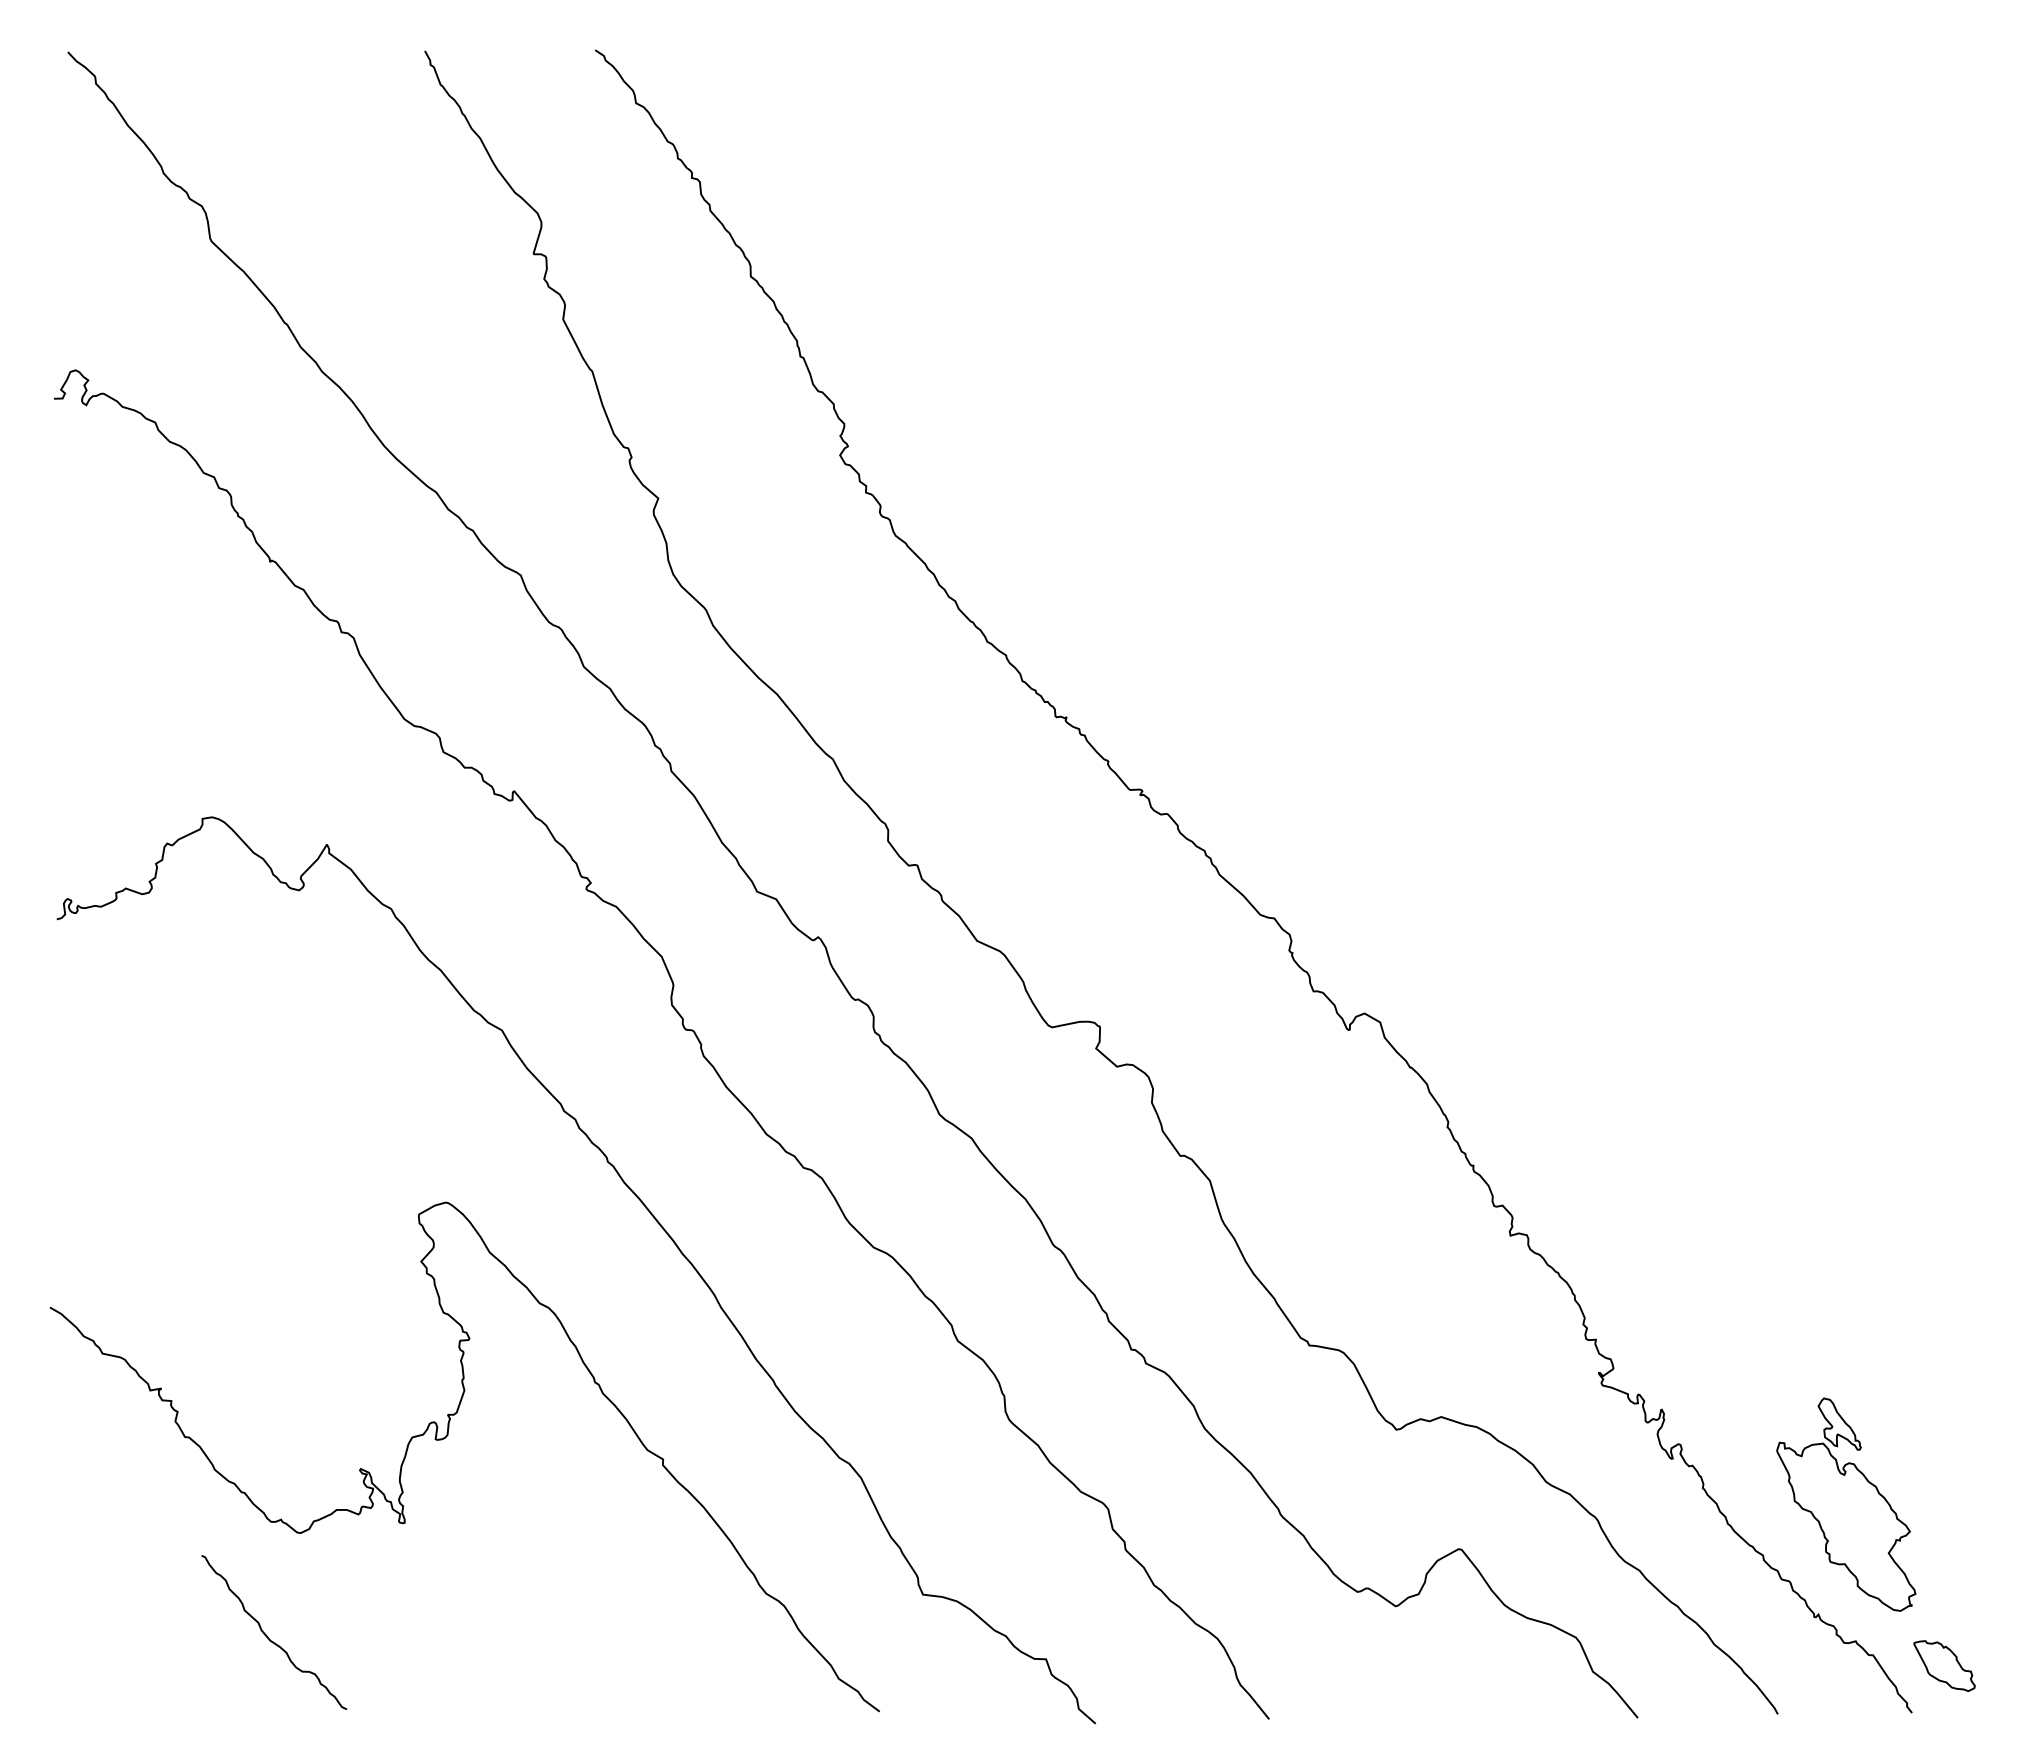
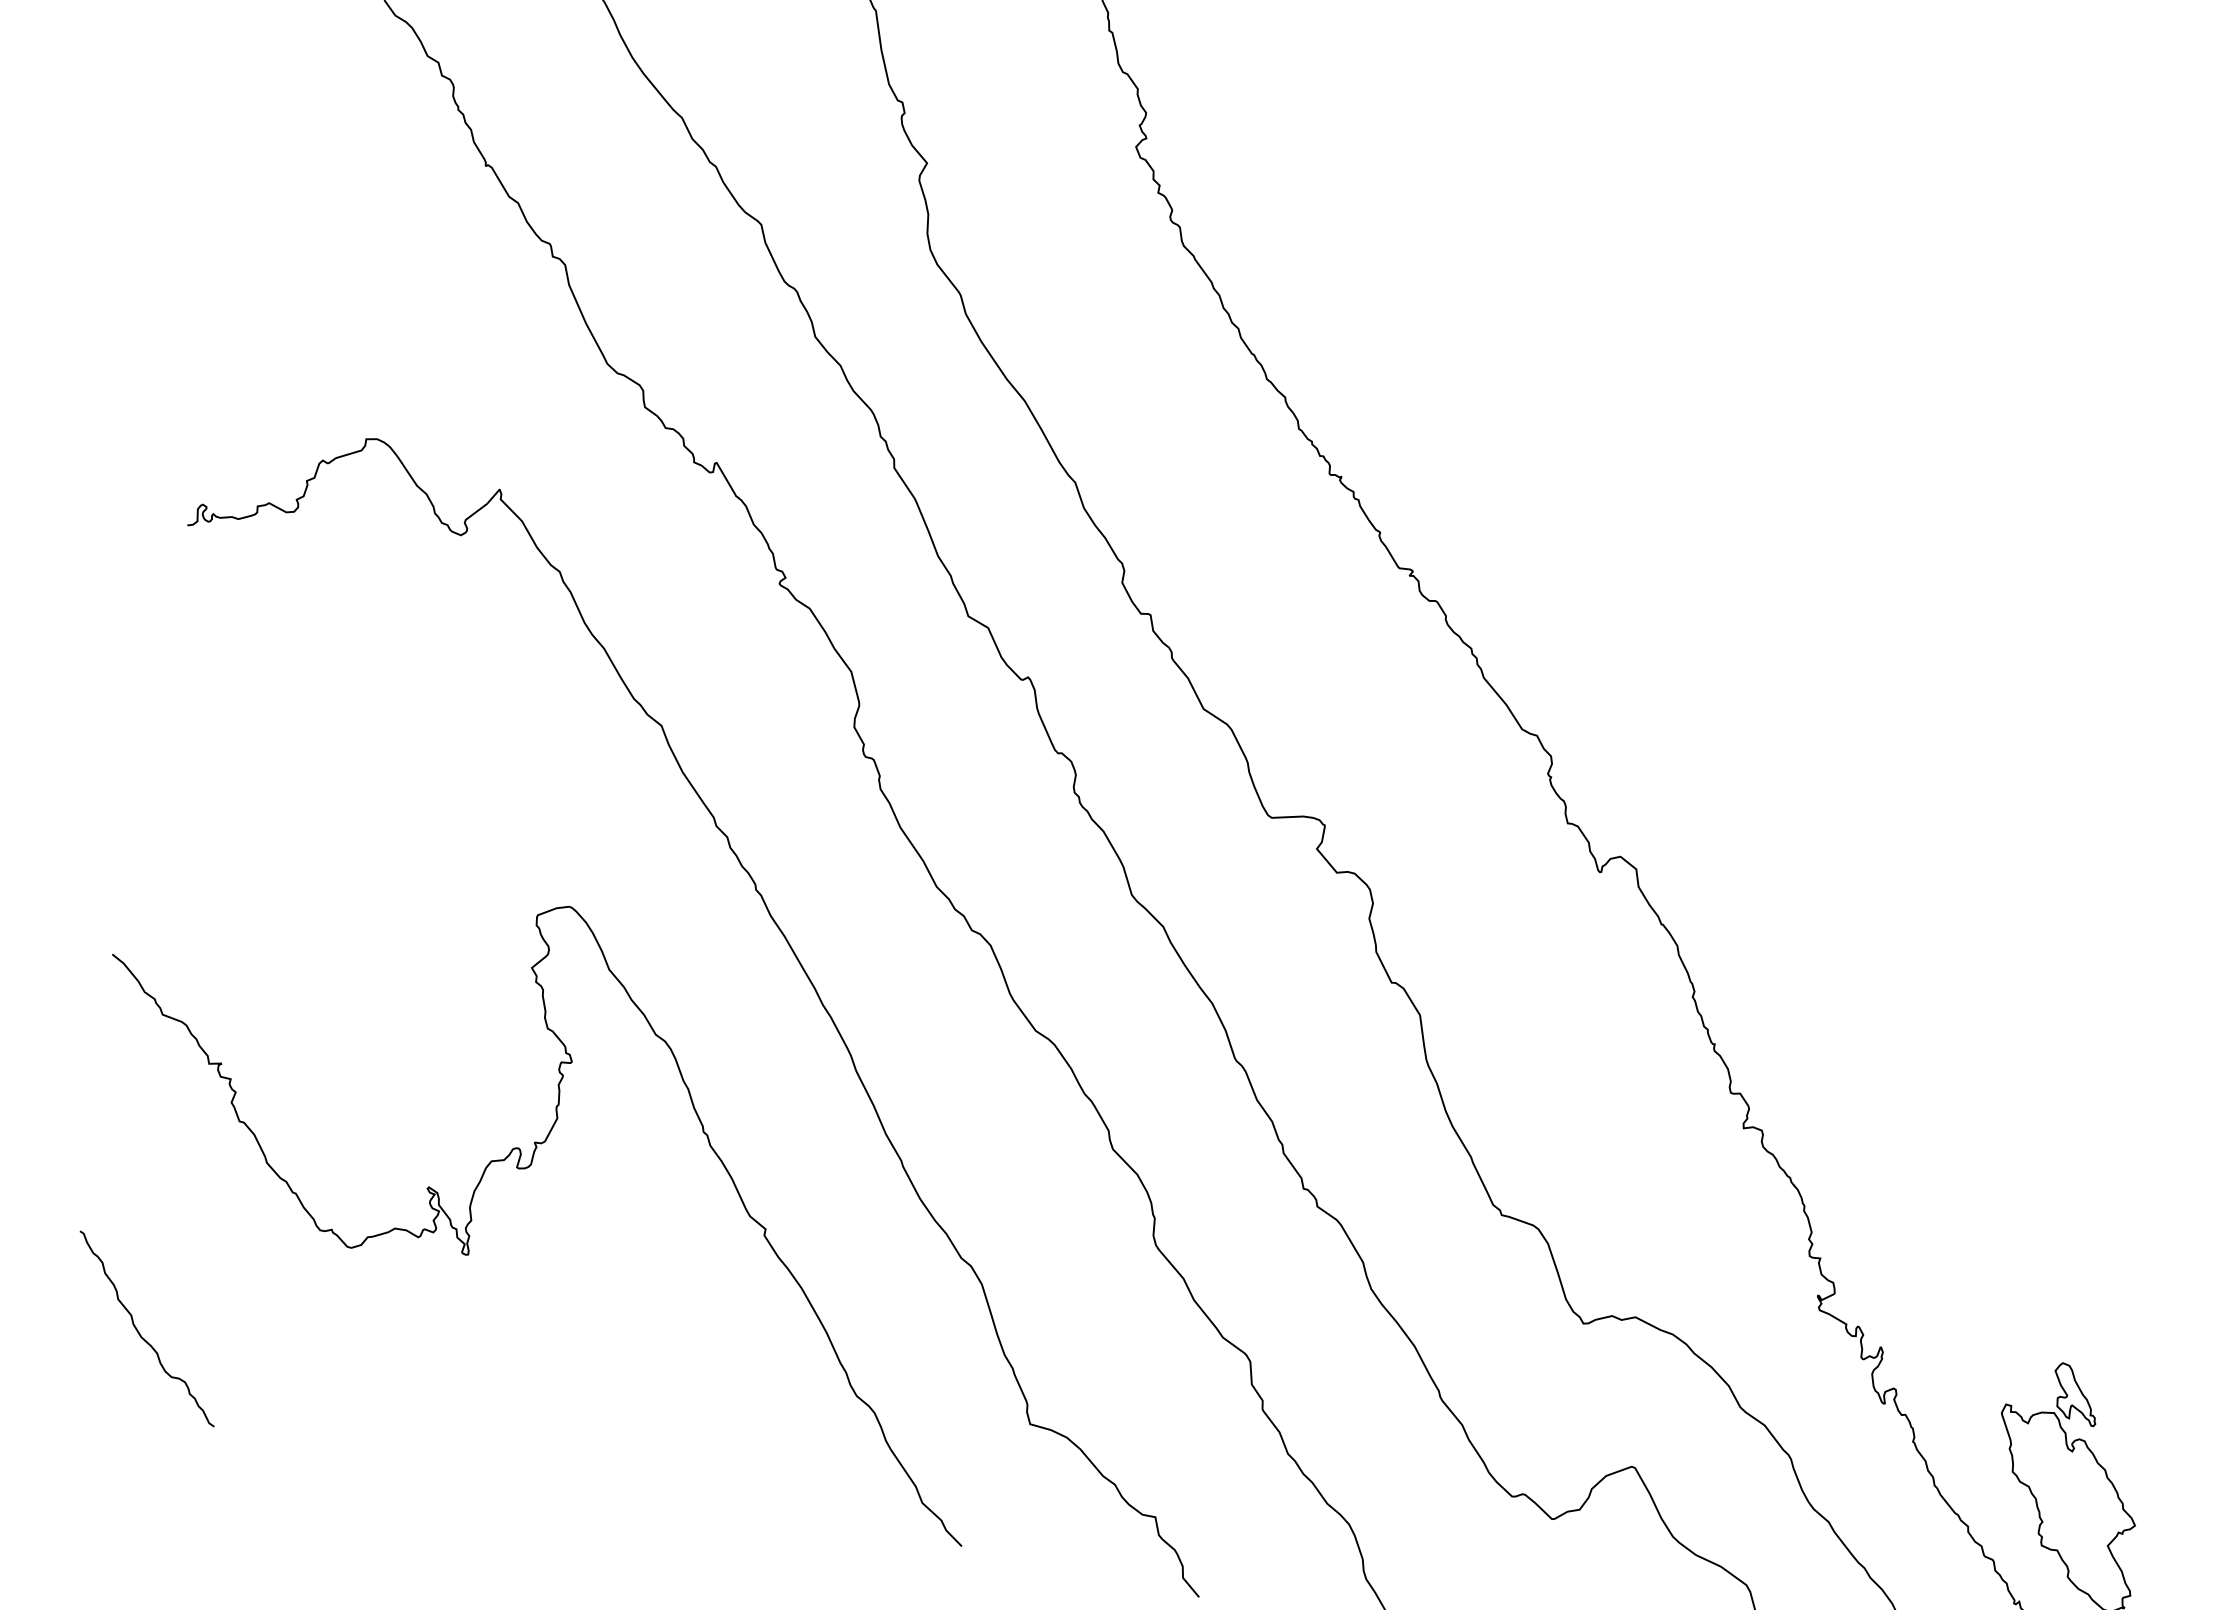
curve: (268, 1636) -> (140, 1332), moved

